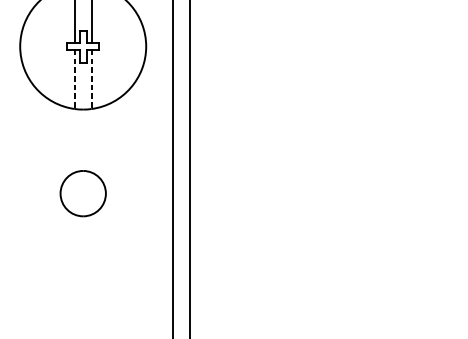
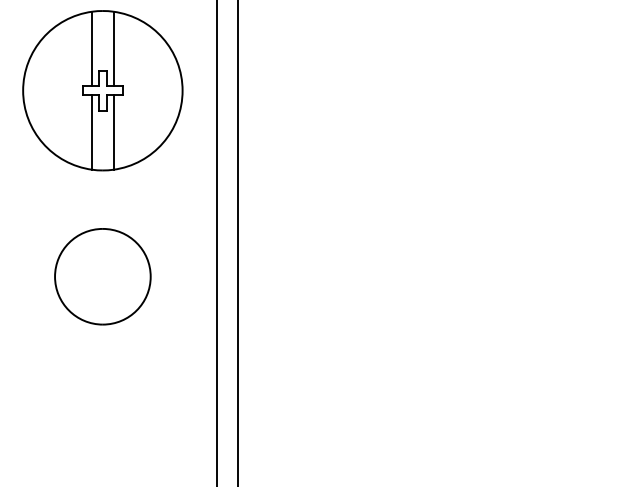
line: (75, 79) -> (92, 132), dashed -> solid
line: (91, 79) -> (113, 132), dashed -> solid
part: (82, 193) -> (102, 276), size x1.67

